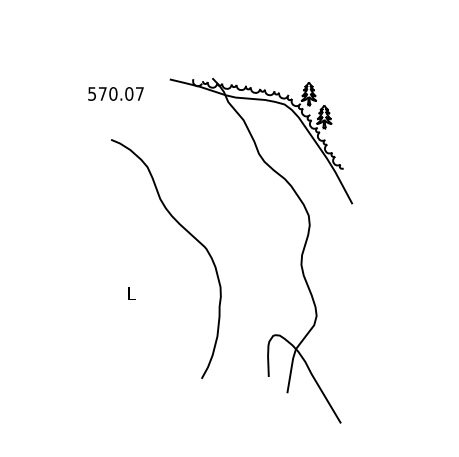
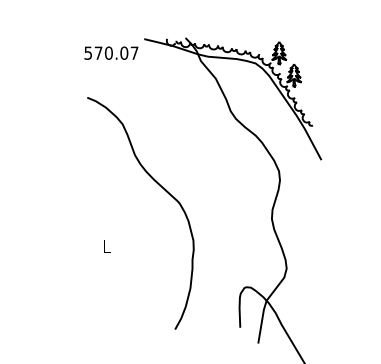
text: (115, 93) -> (110, 52), moved

